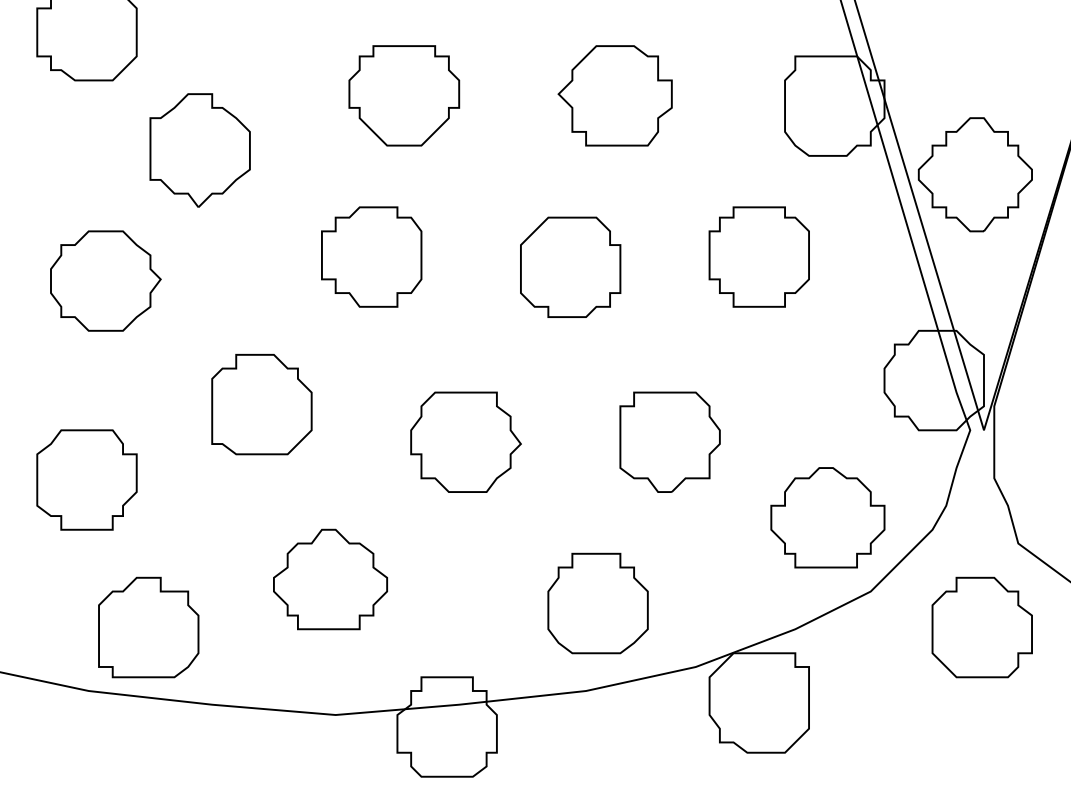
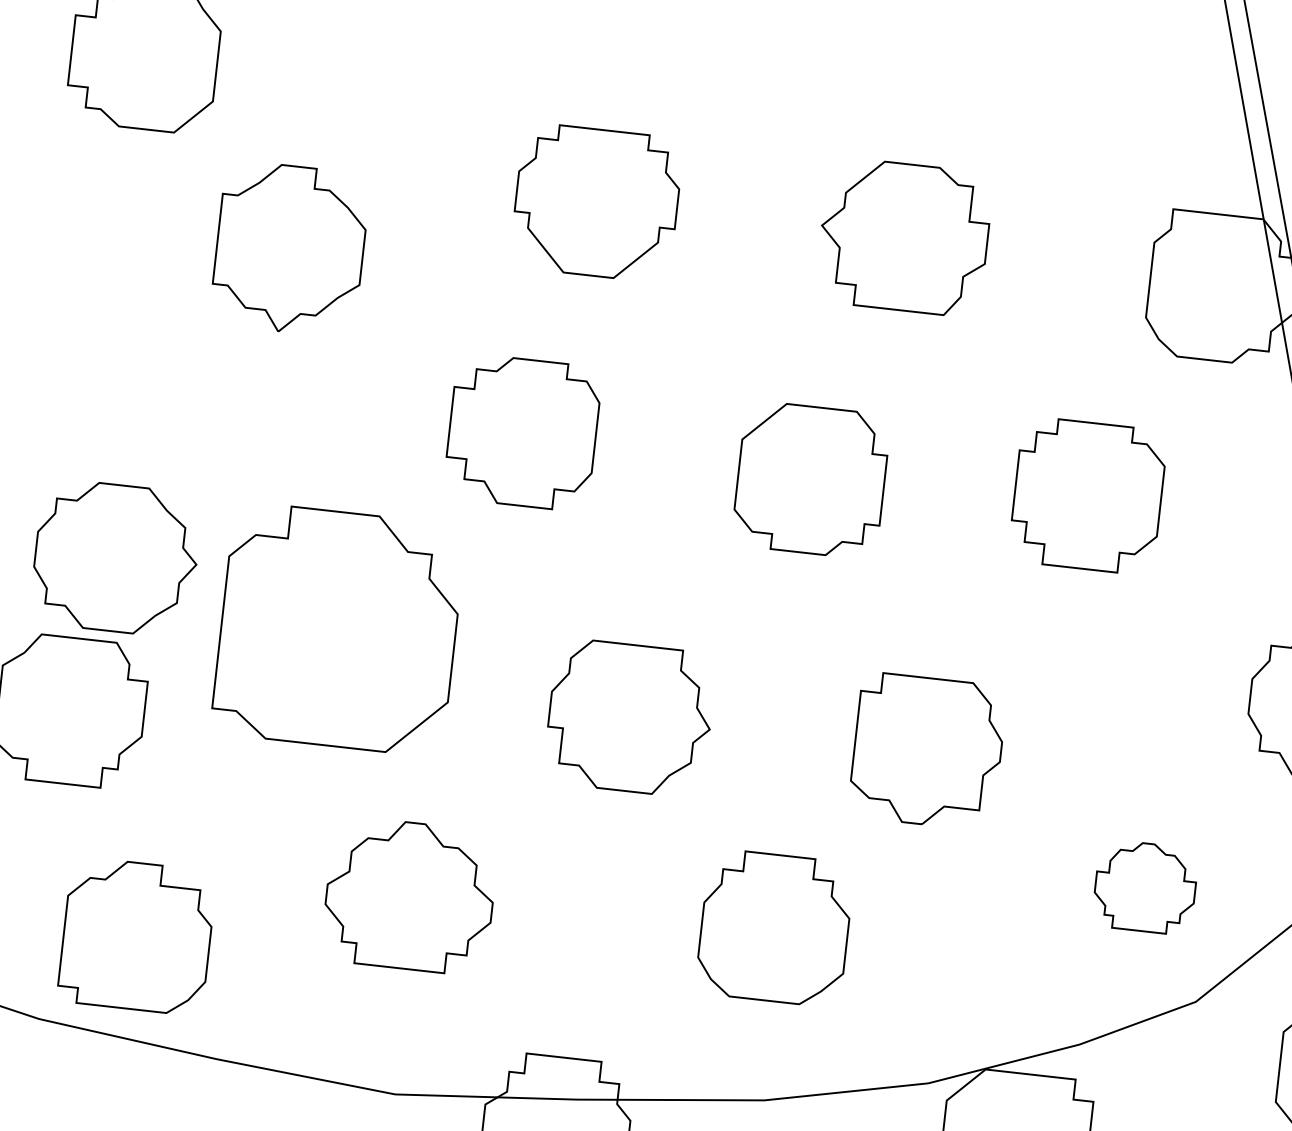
part: (105, 280) -> (115, 557), moved
part: (261, 404) -> (337, 629), size x1.6
part: (827, 517) -> (1144, 886), size x0.6
part: (597, 603) -> (774, 927), moved

